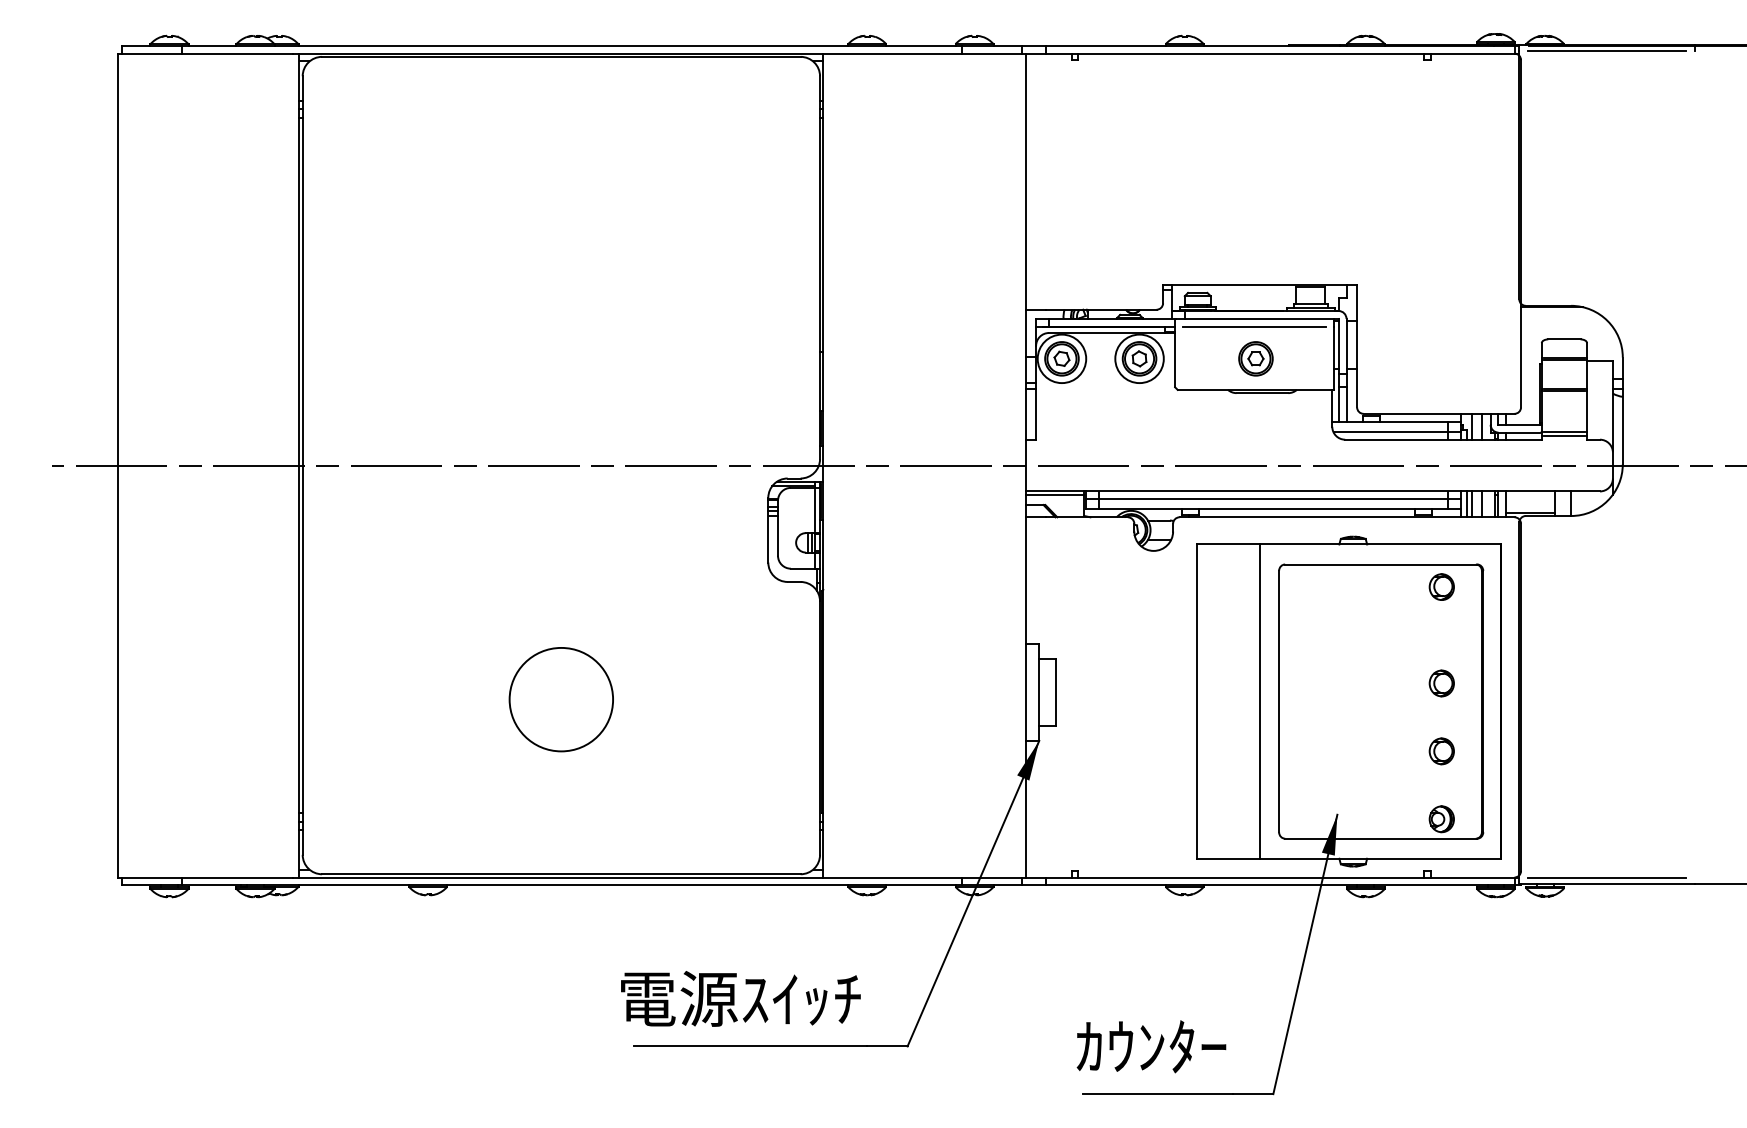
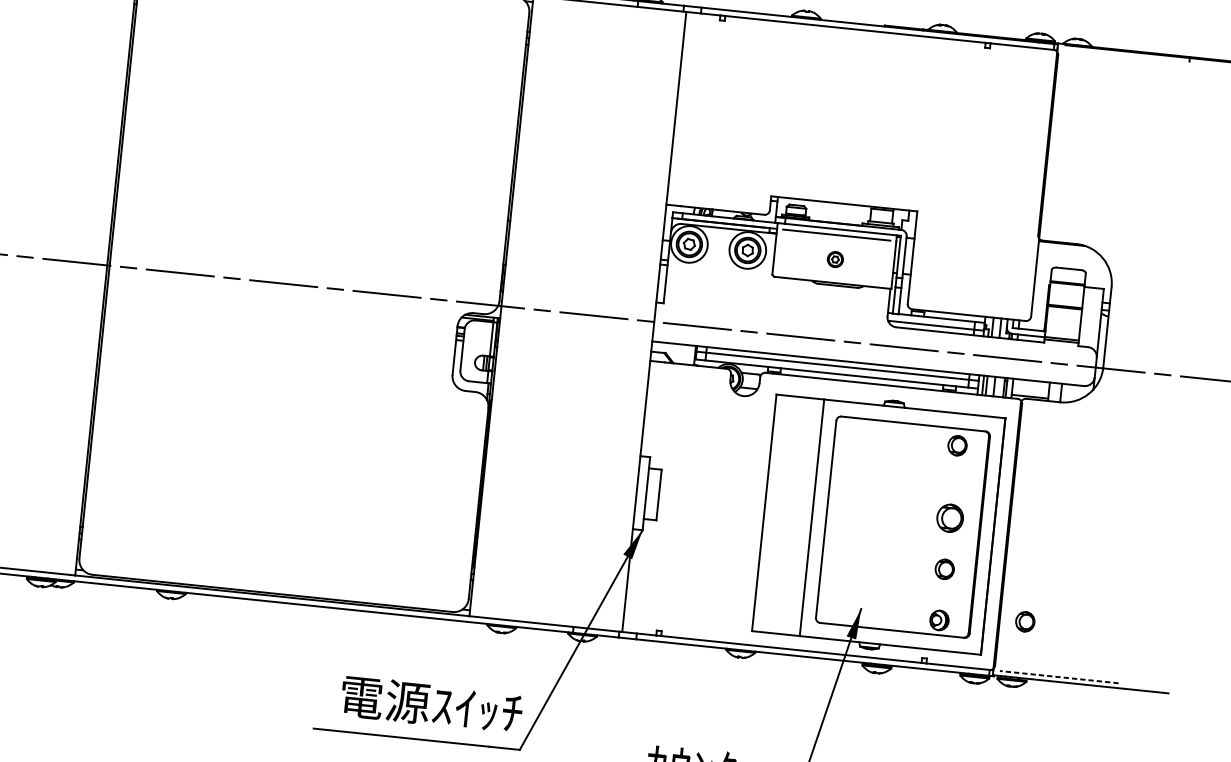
line: (1606, 51) -> (1123, 55), removed
part: (1255, 358) -> (835, 259), size x0.6
line: (1055, 495) -> (673, 346), removed
part: (1441, 683) -> (949, 518), size x1.4
circle: (560, 699) -> (285, 461), removed
part: (1554, 809) -> (1025, 621), added
line: (1606, 877) -> (1058, 677), solid -> dashed
text: (740, 998) -> (431, 704), moved

